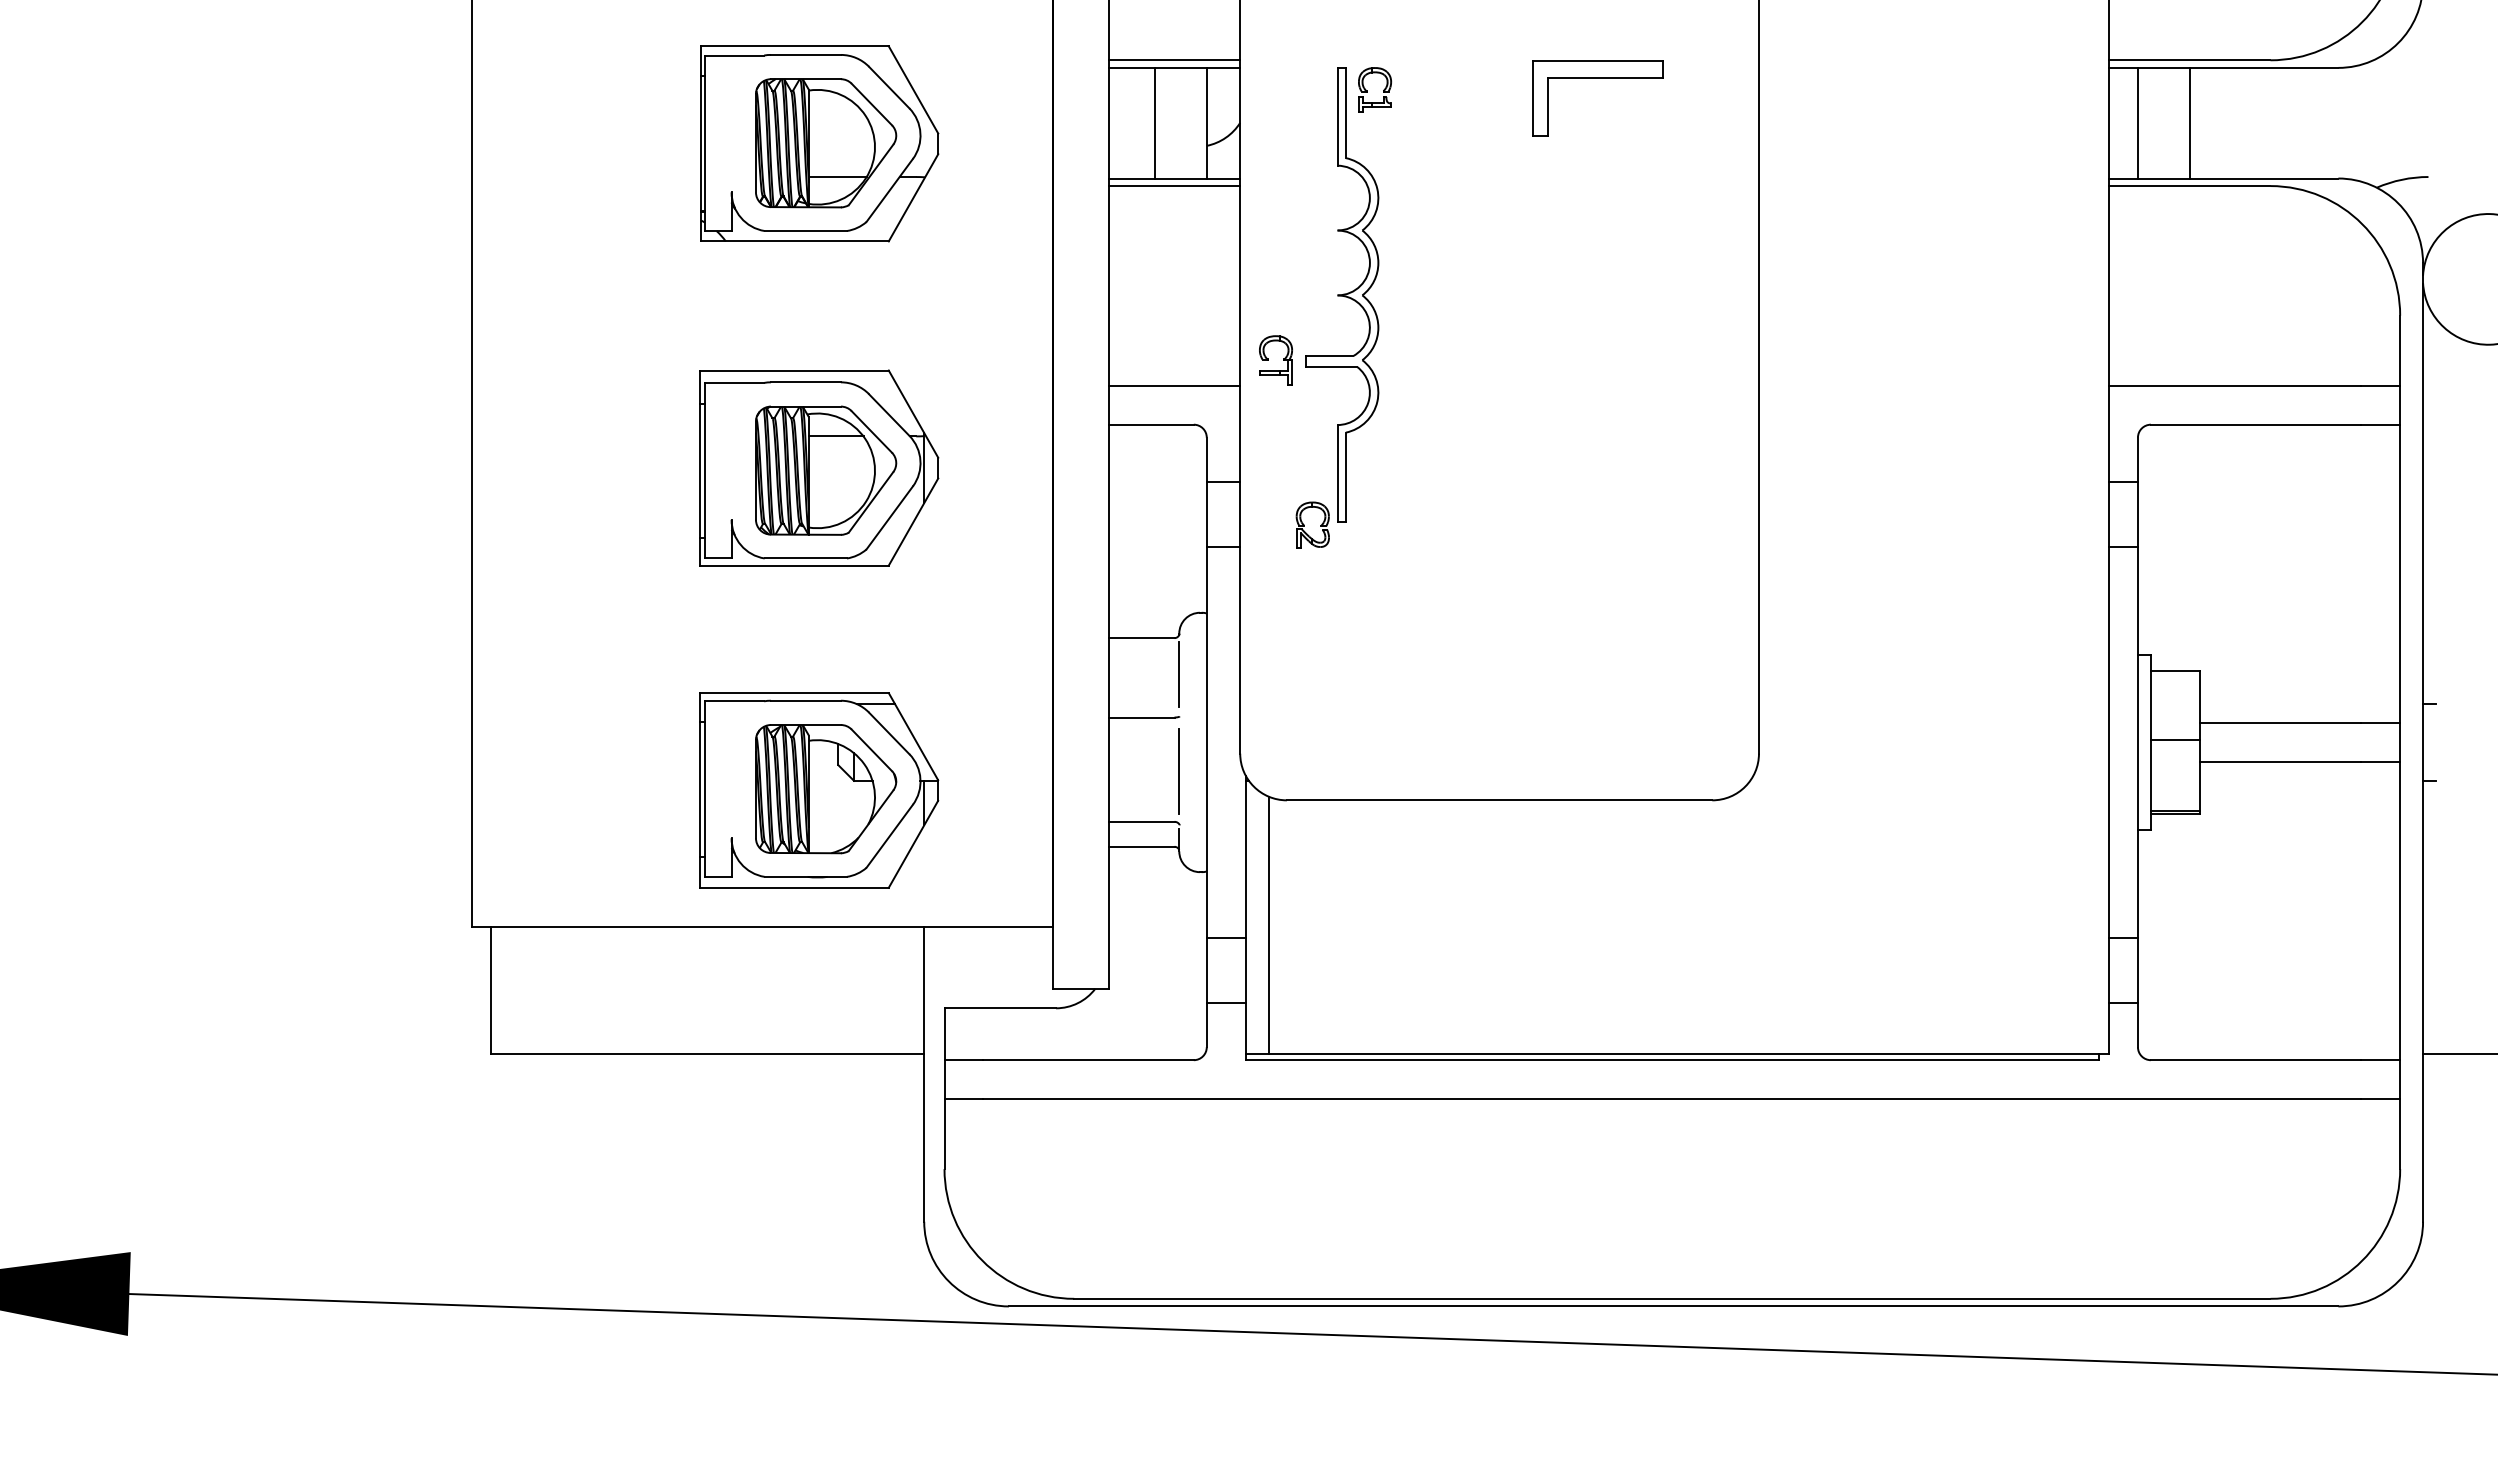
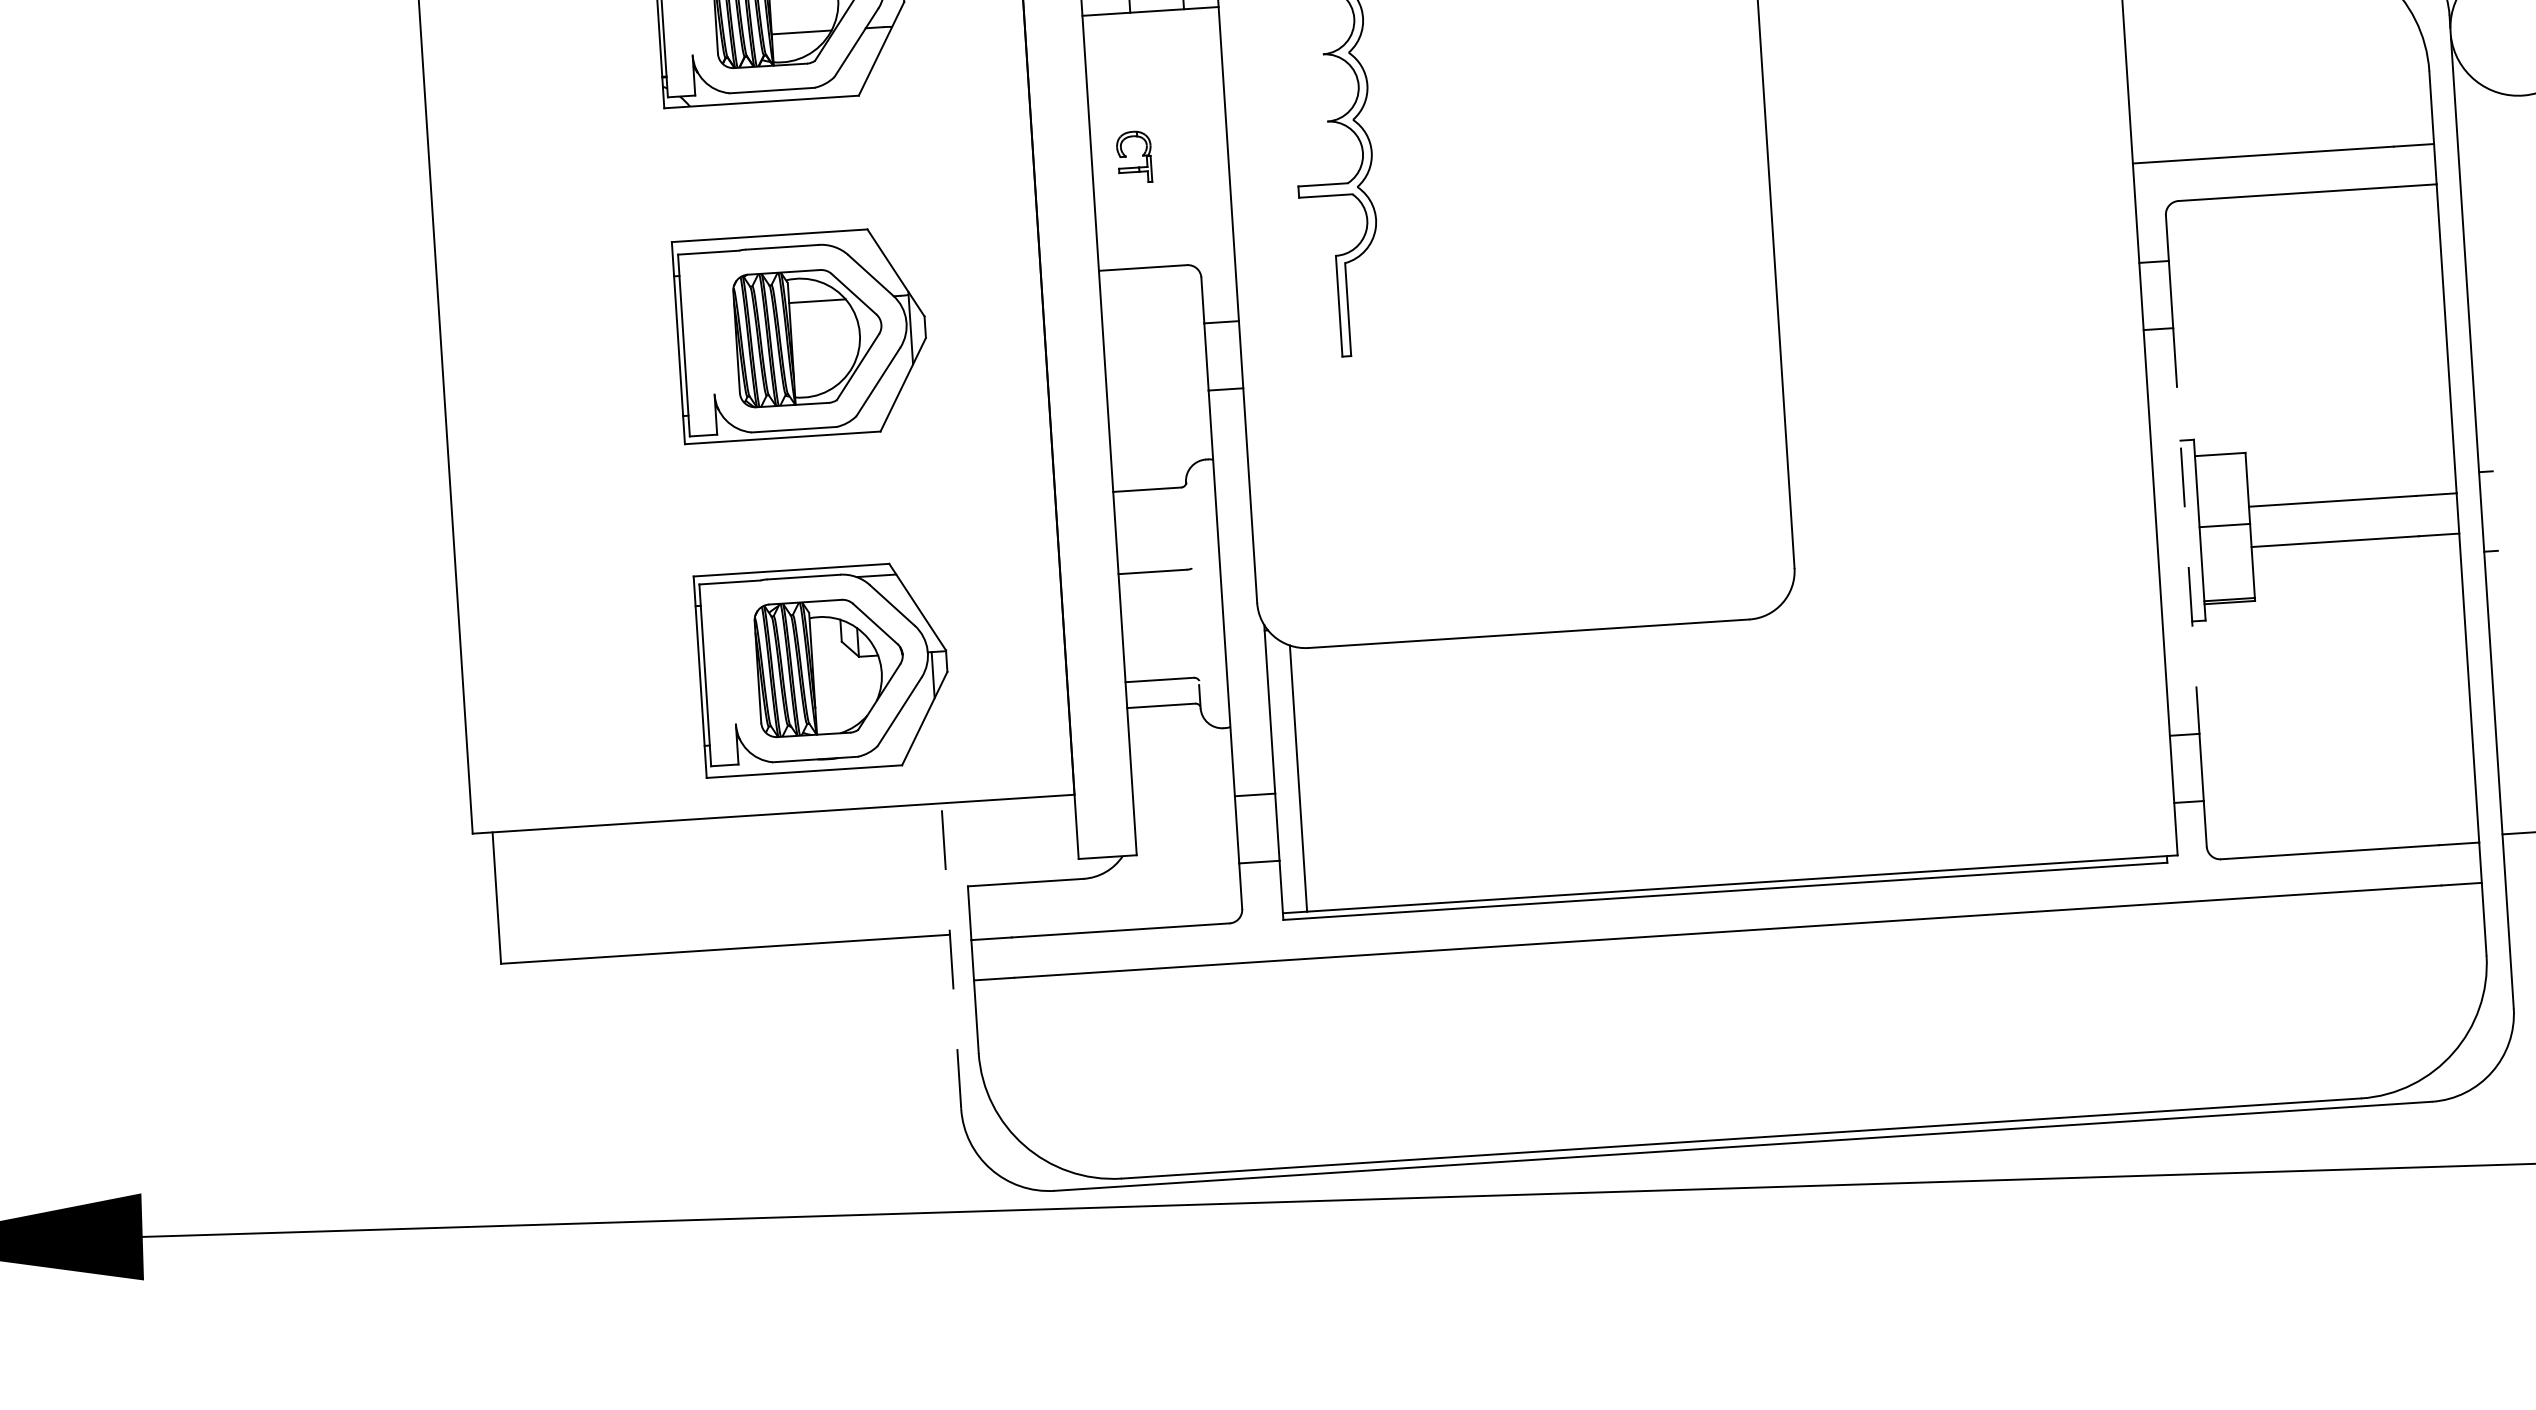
line: (1174, 186) -> (1151, 19), removed
part: (1268, 360) -> (1126, 157), moved
line: (1174, 385) -> (1164, 225), removed
part: (1304, 524) -> (1308, 361), removed
line: (1179, 674) -> (1188, 524), removed
line: (2137, 742) -> (2185, 531), solid -> dashed
line: (1179, 770) -> (1195, 624), removed
line: (924, 1073) -> (951, 955), solid -> dashed

